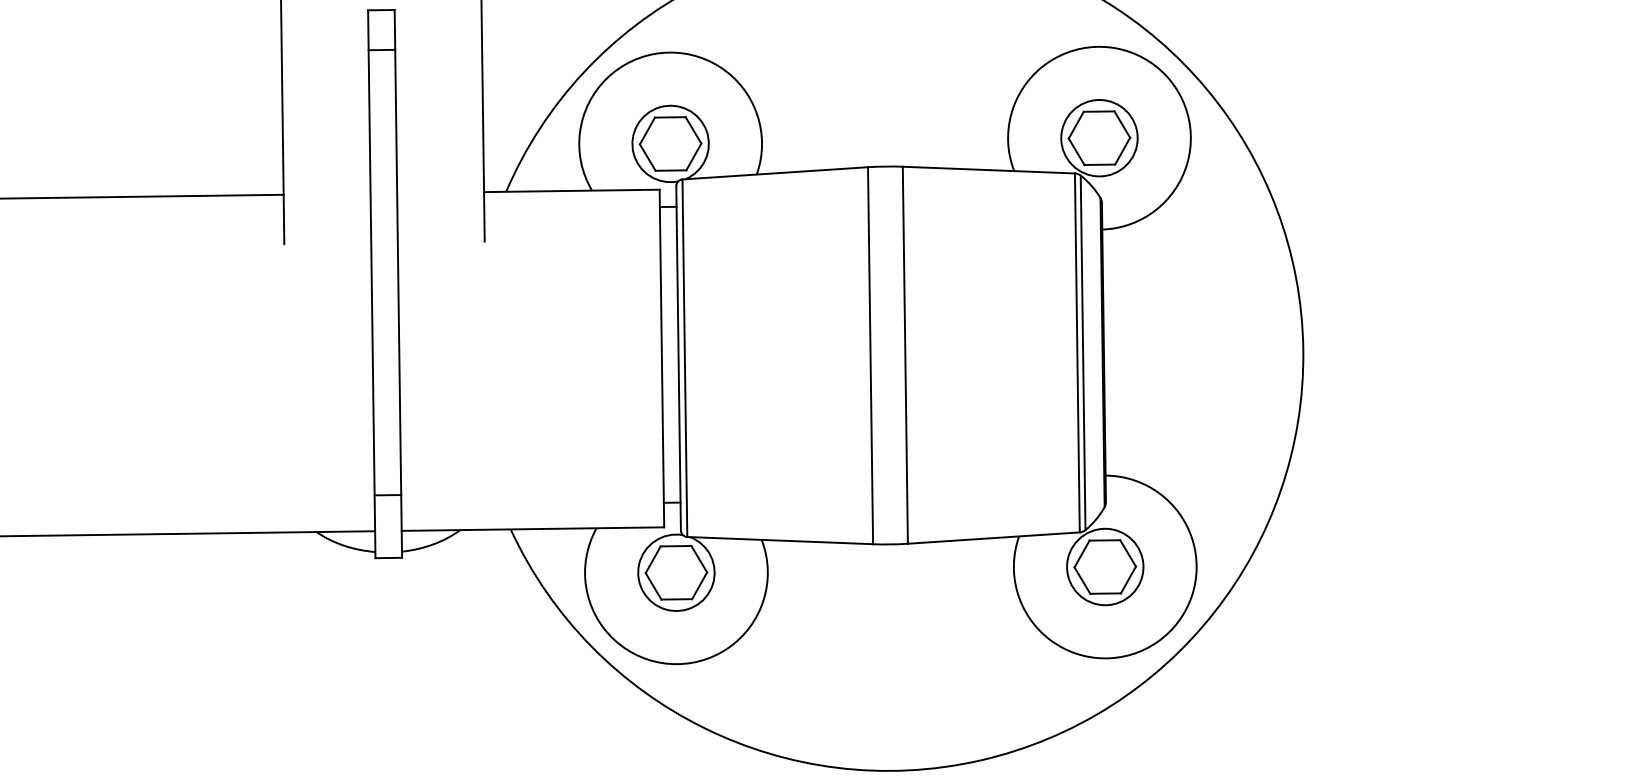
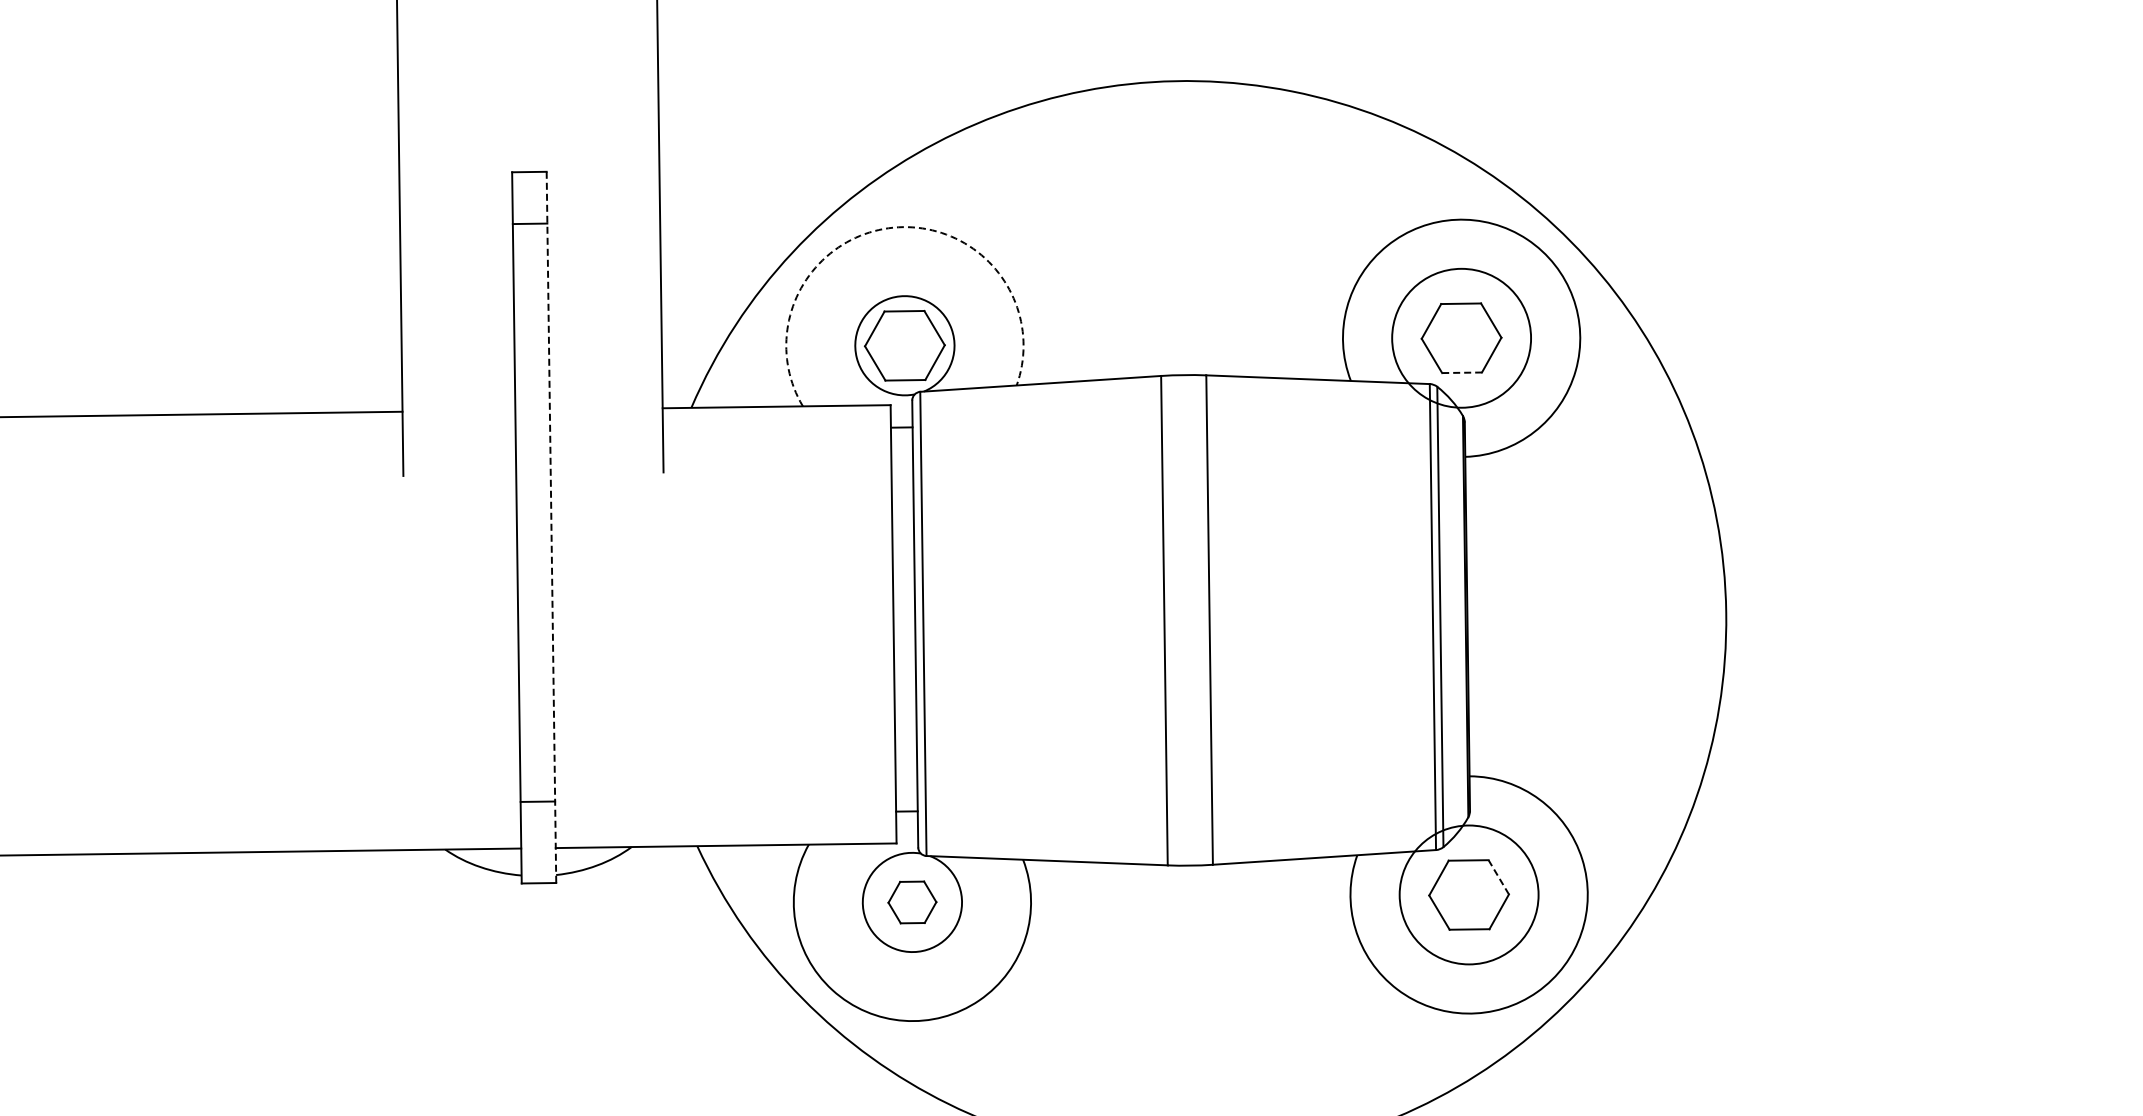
arc: (661, 52) -> (893, 227), solid -> dashed
circle: (1099, 137) -> (1461, 337), size x1.4
line: (1100, 164) -> (1462, 372), solid -> dashed
line: (398, 283) -> (551, 527), solid -> dashed
line: (1127, 553) -> (1498, 877), solid -> dashed
circle: (1104, 566) -> (1468, 894), size x1.4
part: (676, 572) -> (912, 902), size x0.6

